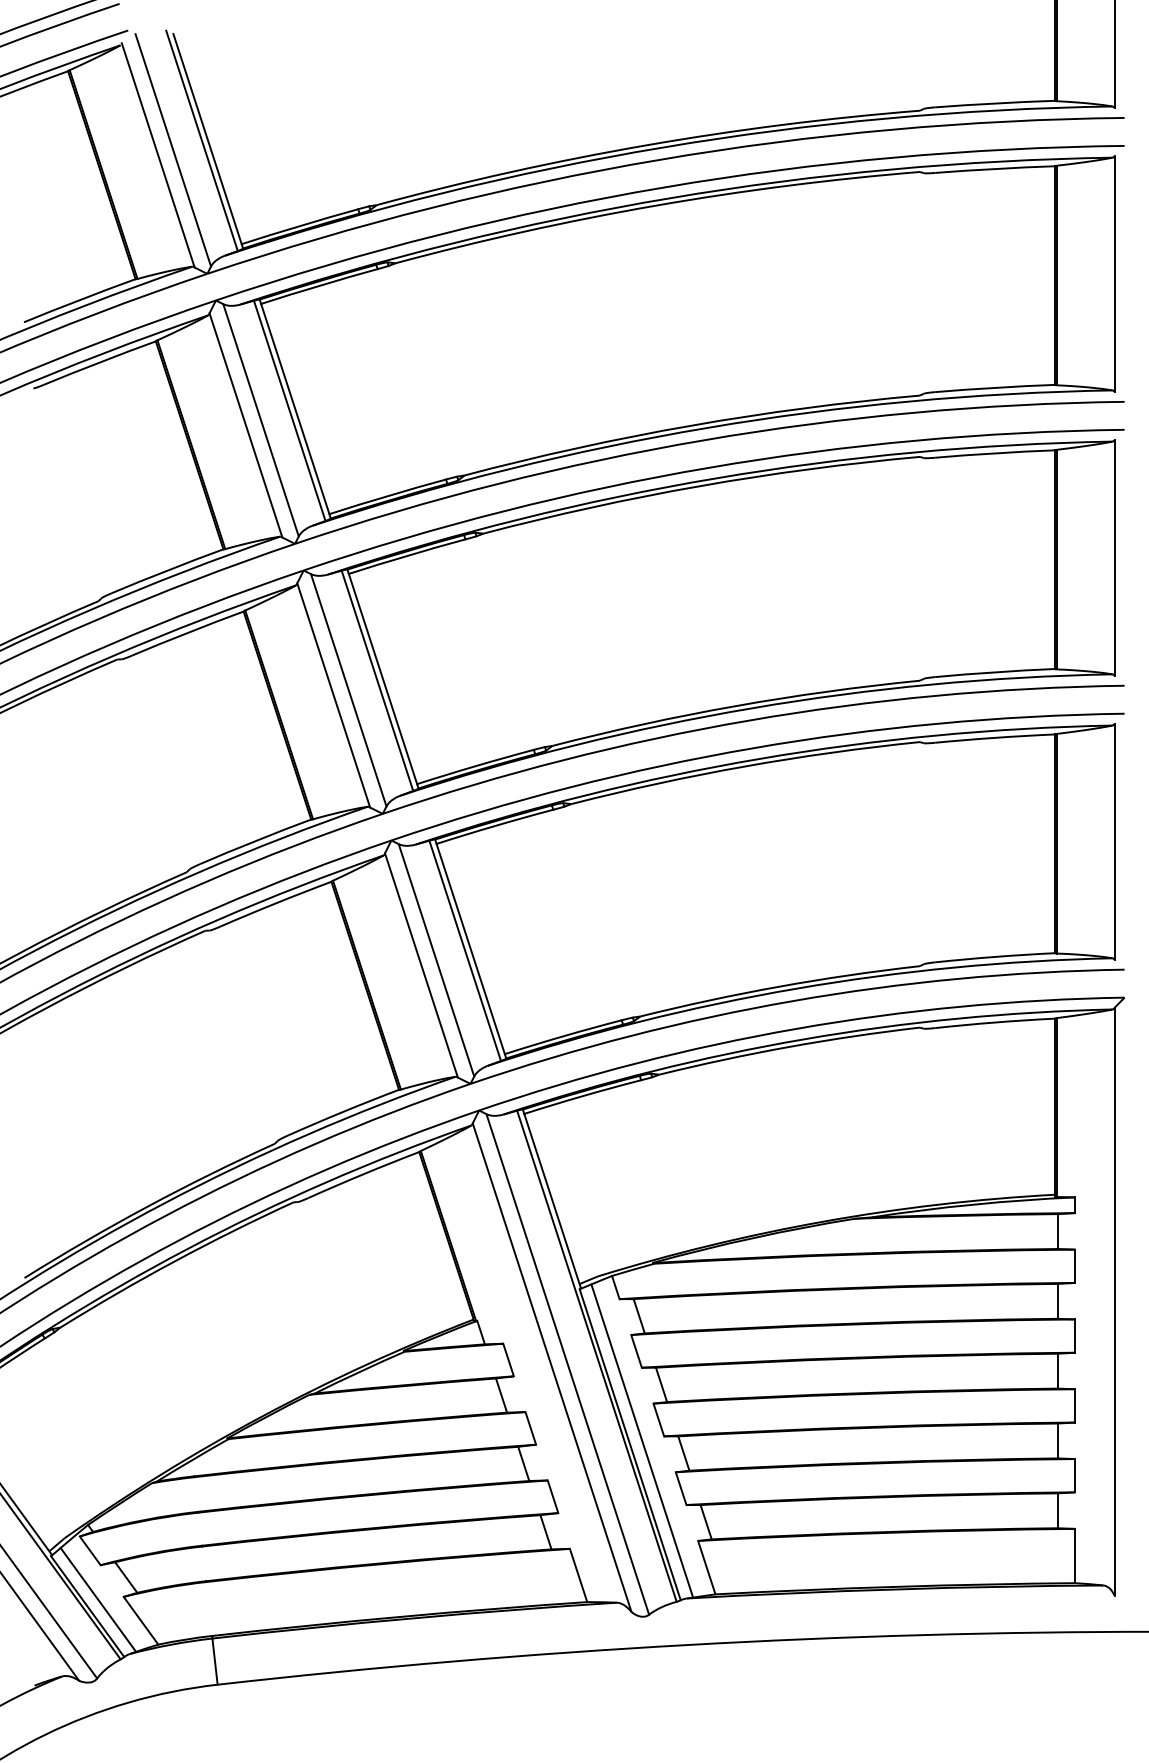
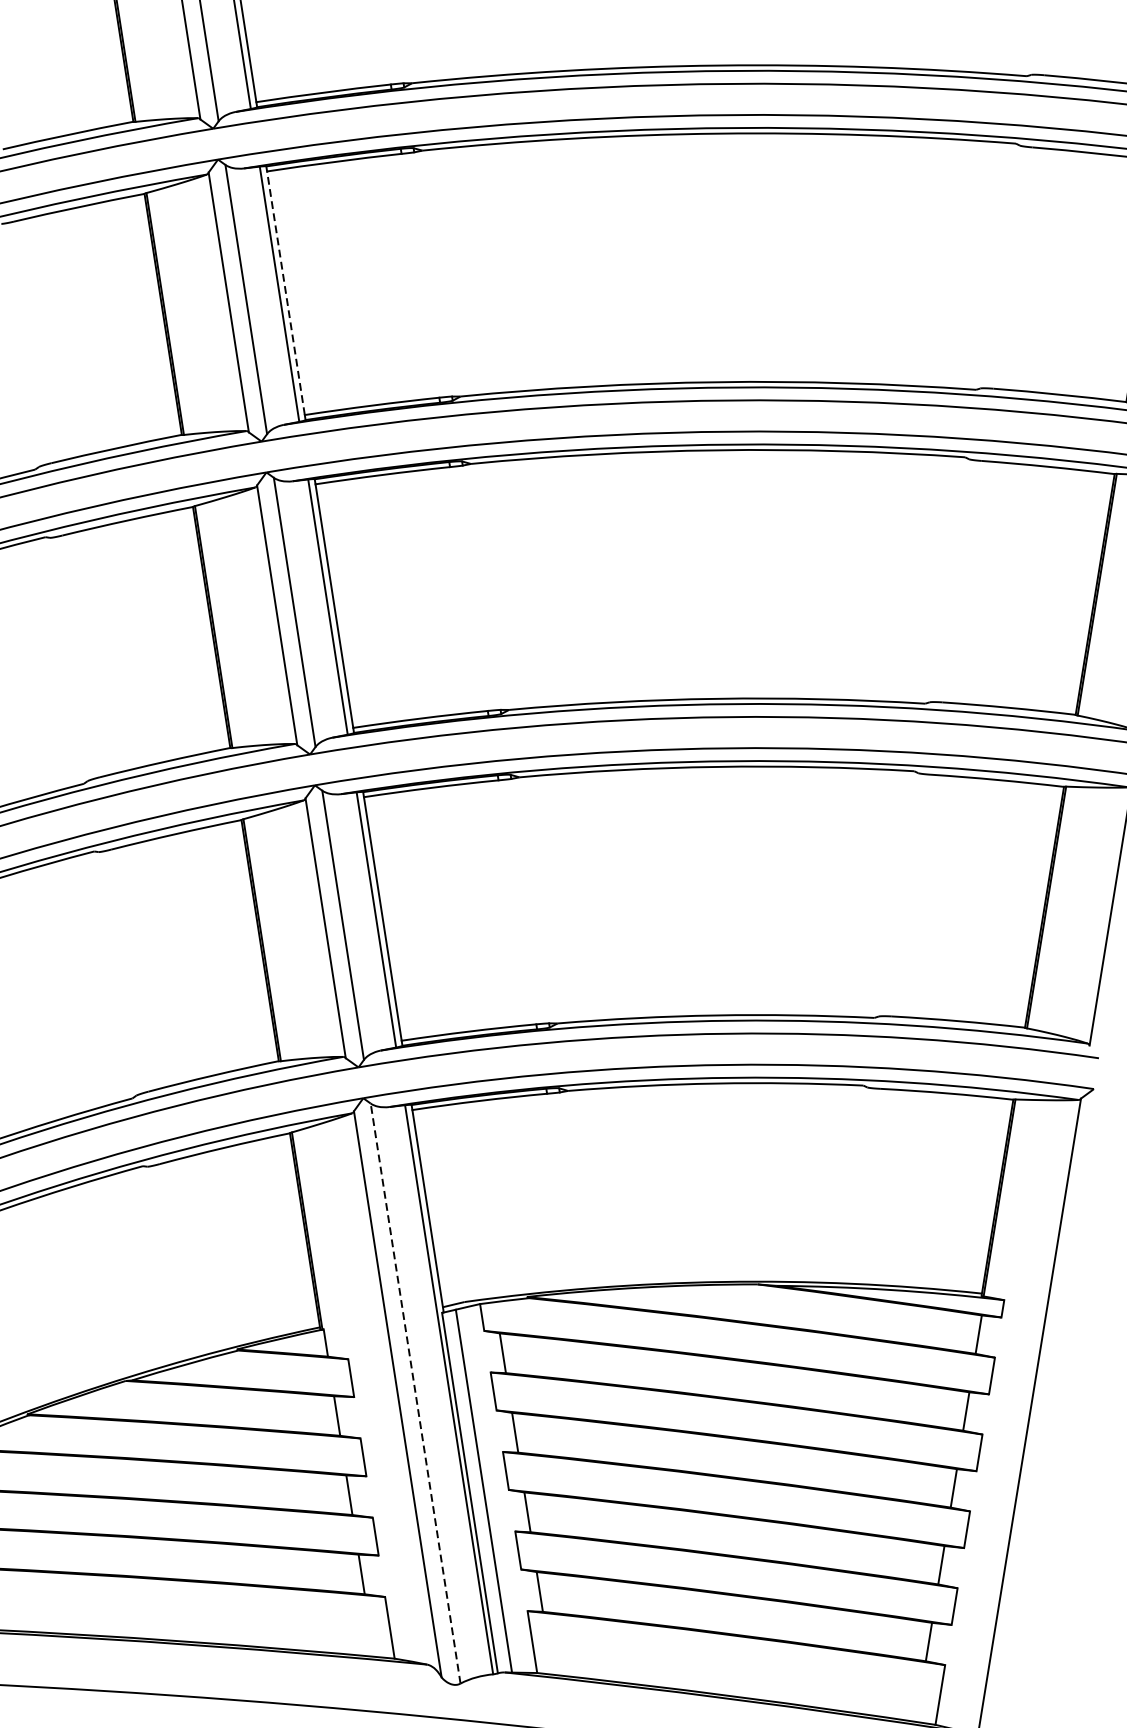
line: (295, 408) -> (286, 292), solid -> dashed
line: (567, 1363) -> (415, 1392), solid -> dashed

